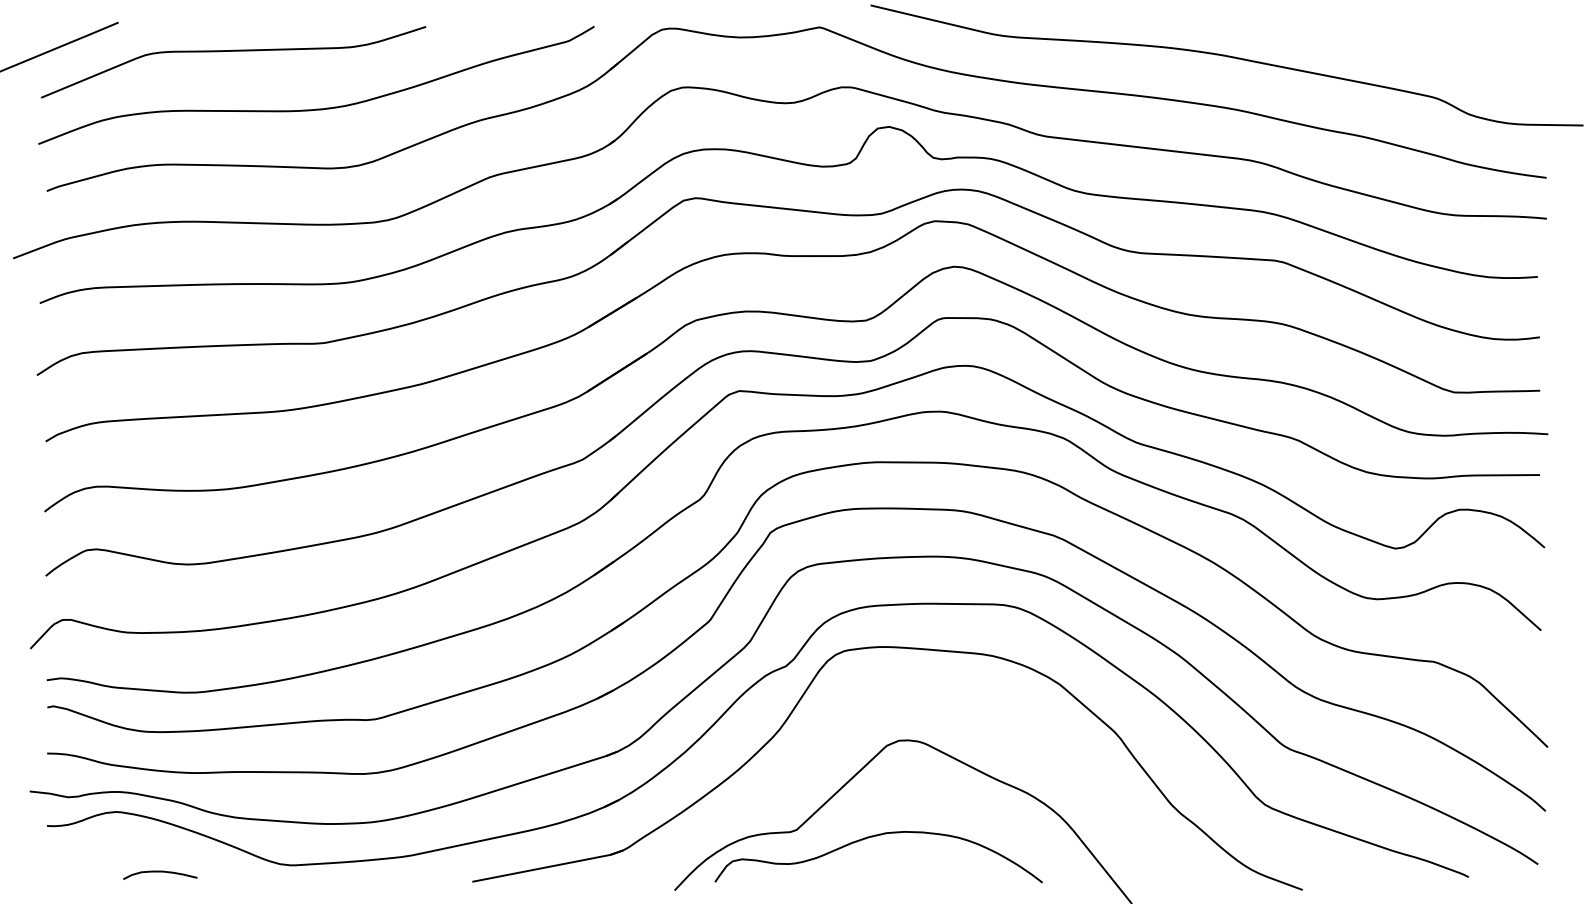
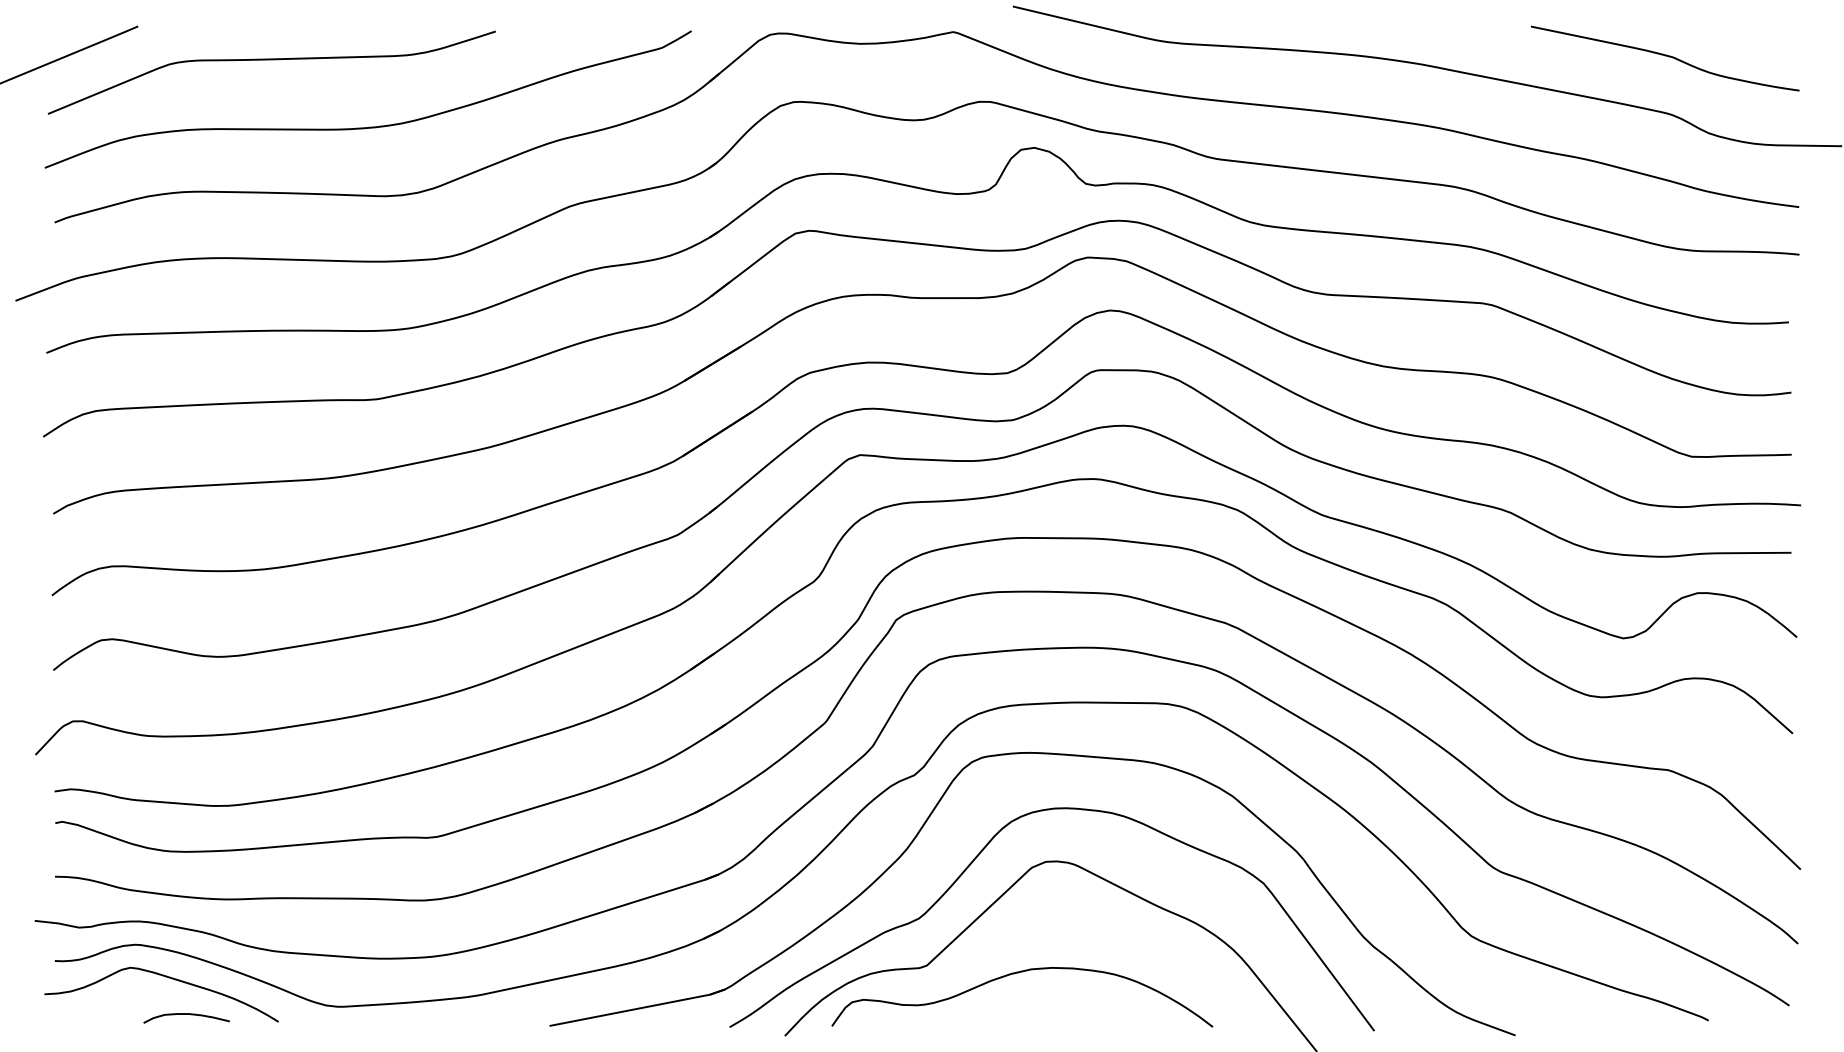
curve: (1431, 48) -> (1665, 56), added
curve: (838, 739) -> (975, 860), added
curve: (142, 840) -> (165, 977), added

